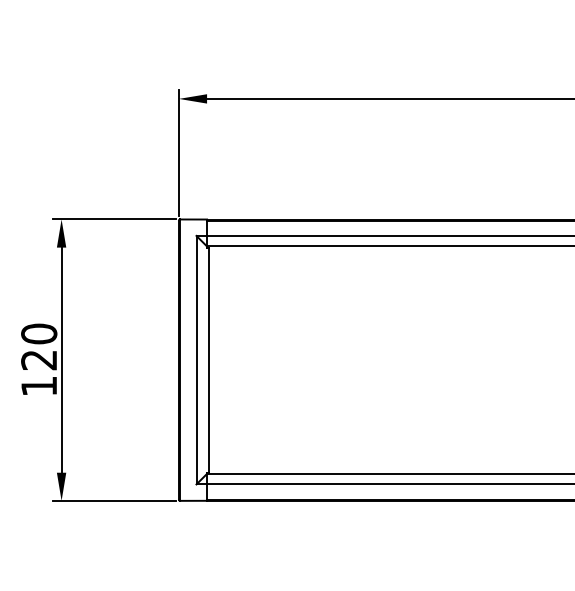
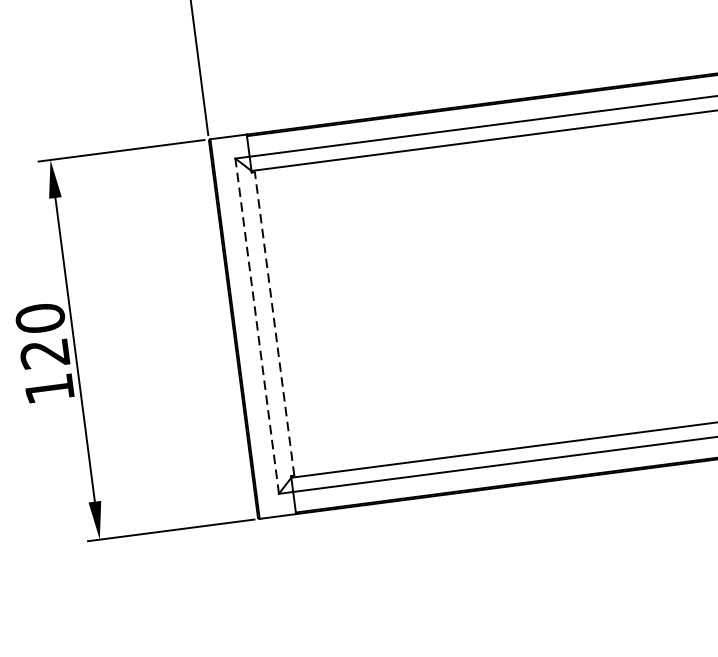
line: (196, 359) -> (257, 325), solid -> dashed
line: (209, 360) -> (274, 324), solid -> dashed

